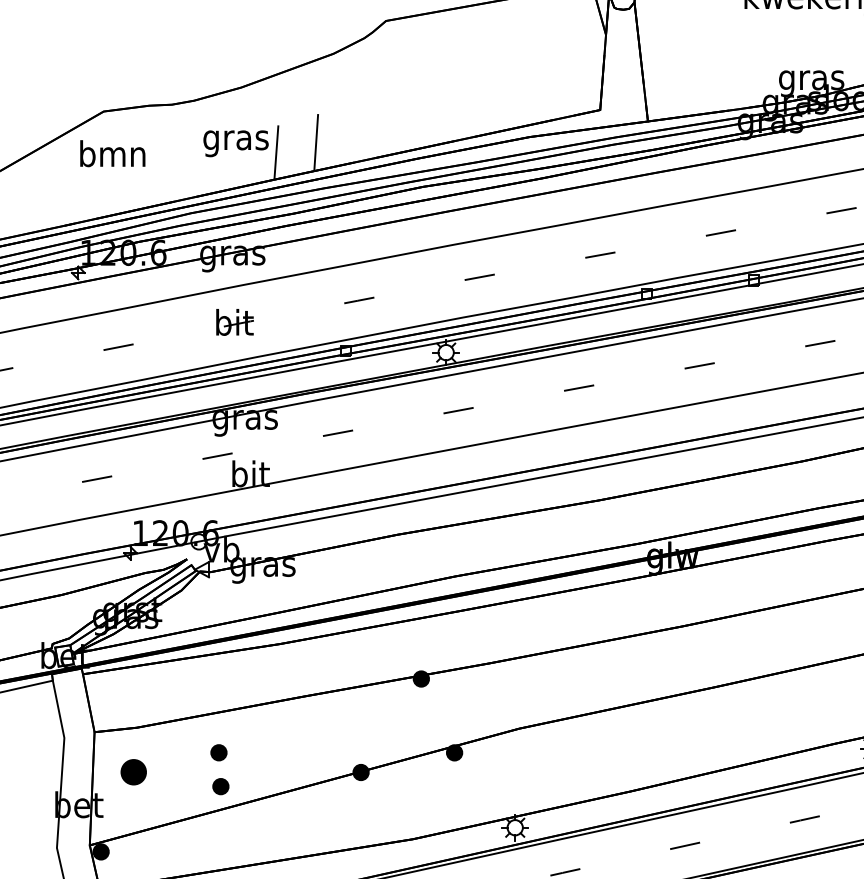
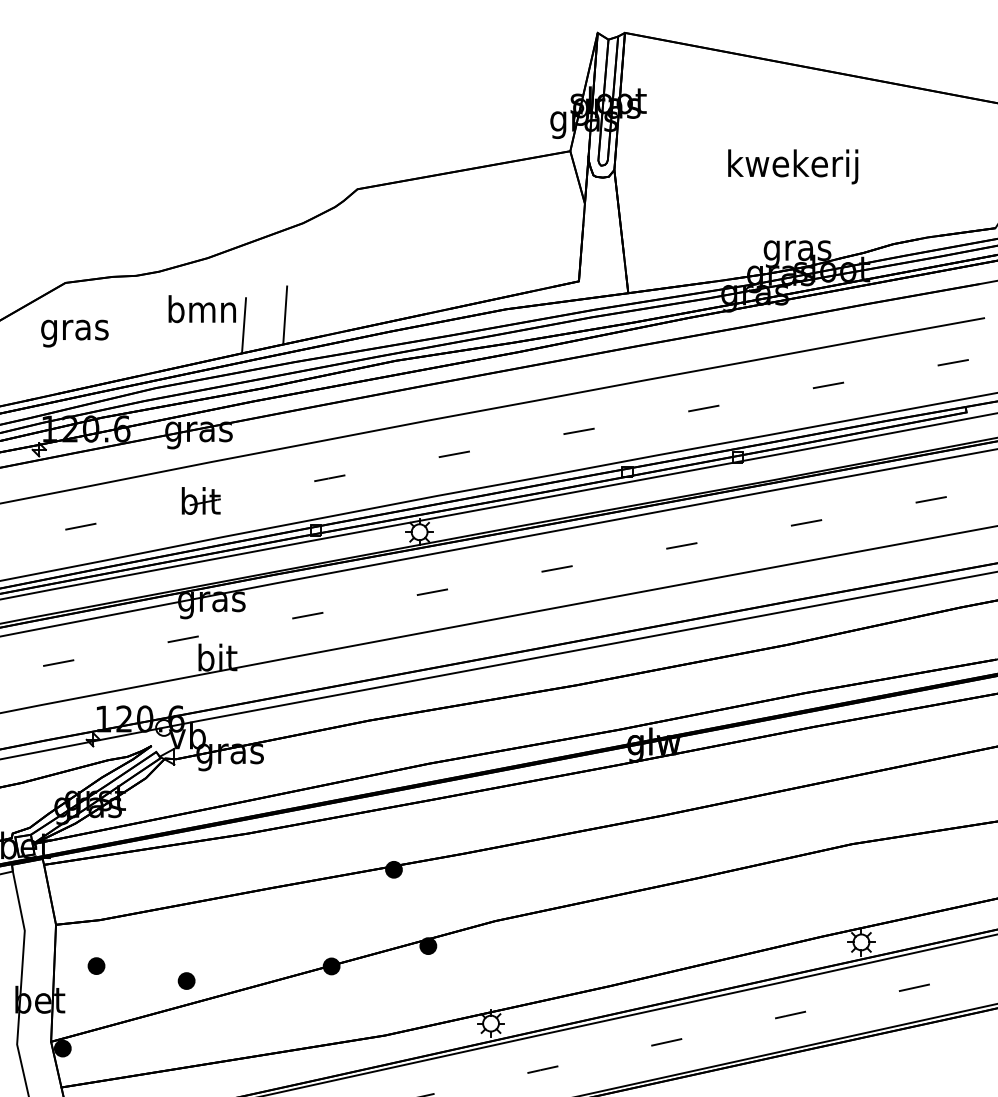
text: (236, 140) -> (202, 312), gras -> bmn
text: (112, 156) -> (74, 329), bmn -> gras
part: (218, 752) -> (184, 945), removed
part: (133, 771) -> (96, 965), size x0.62

